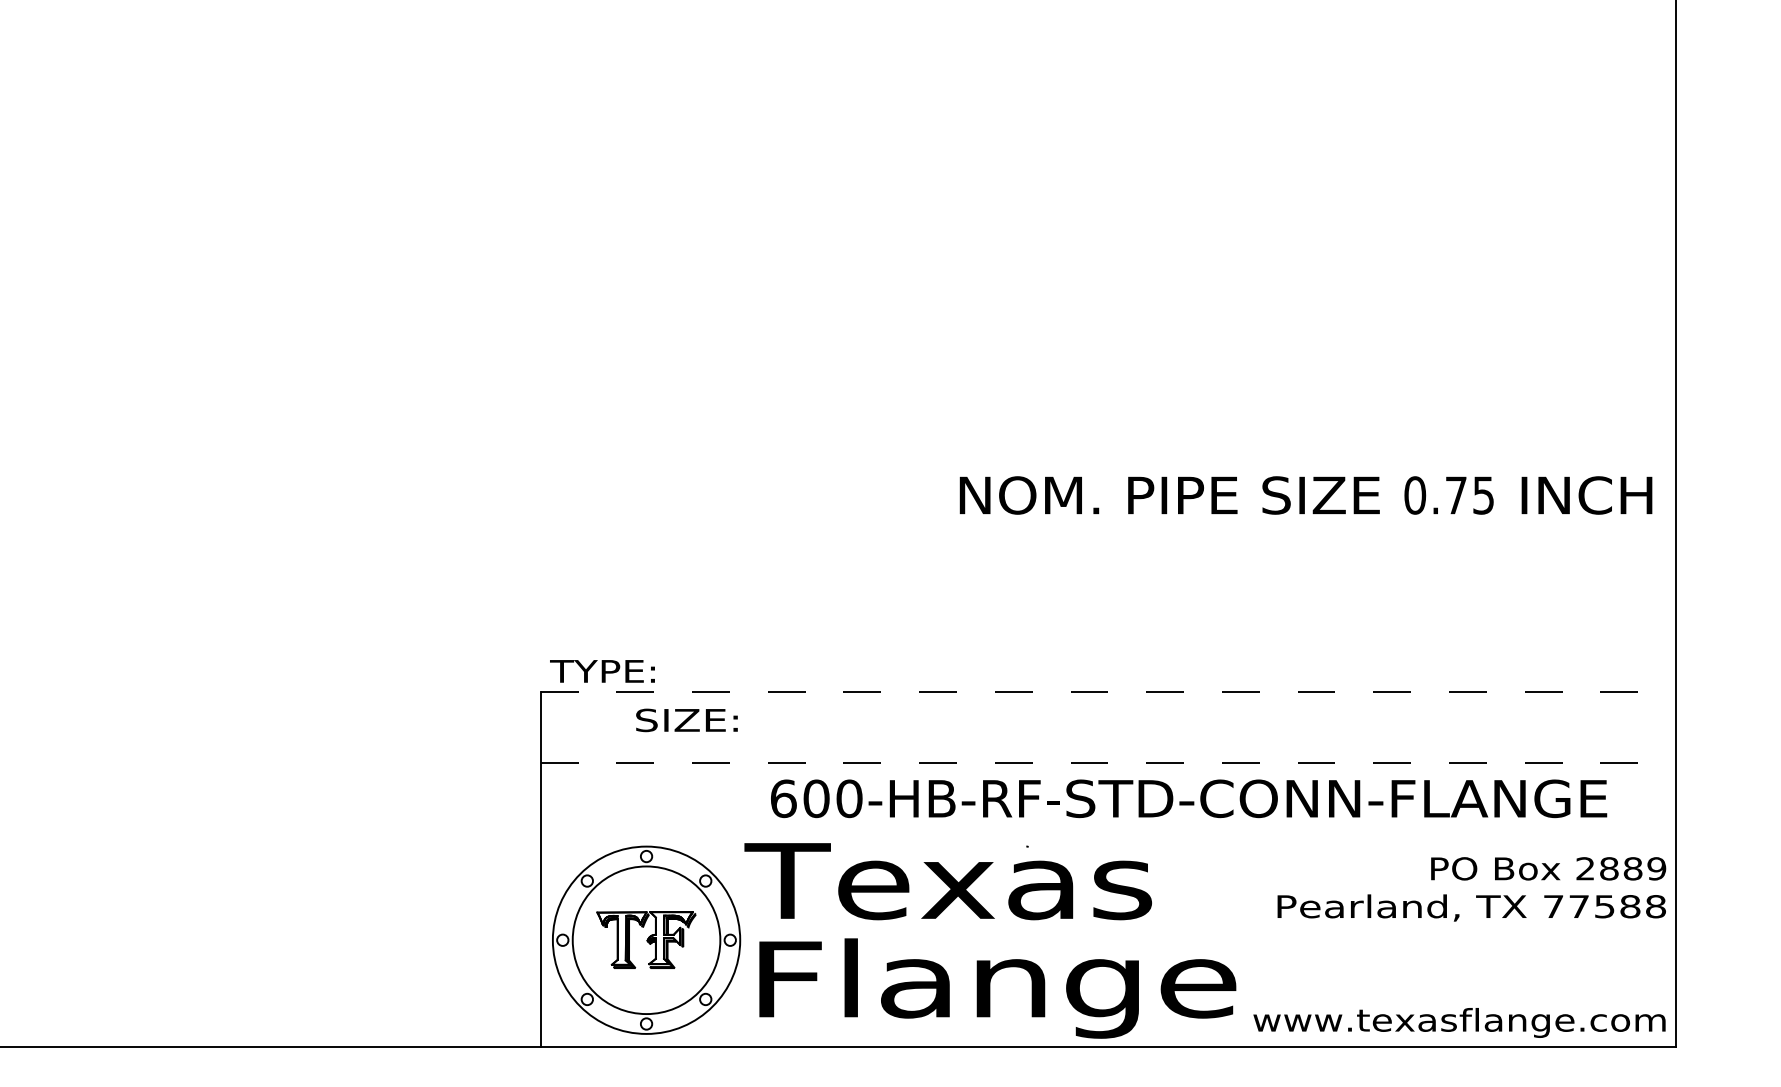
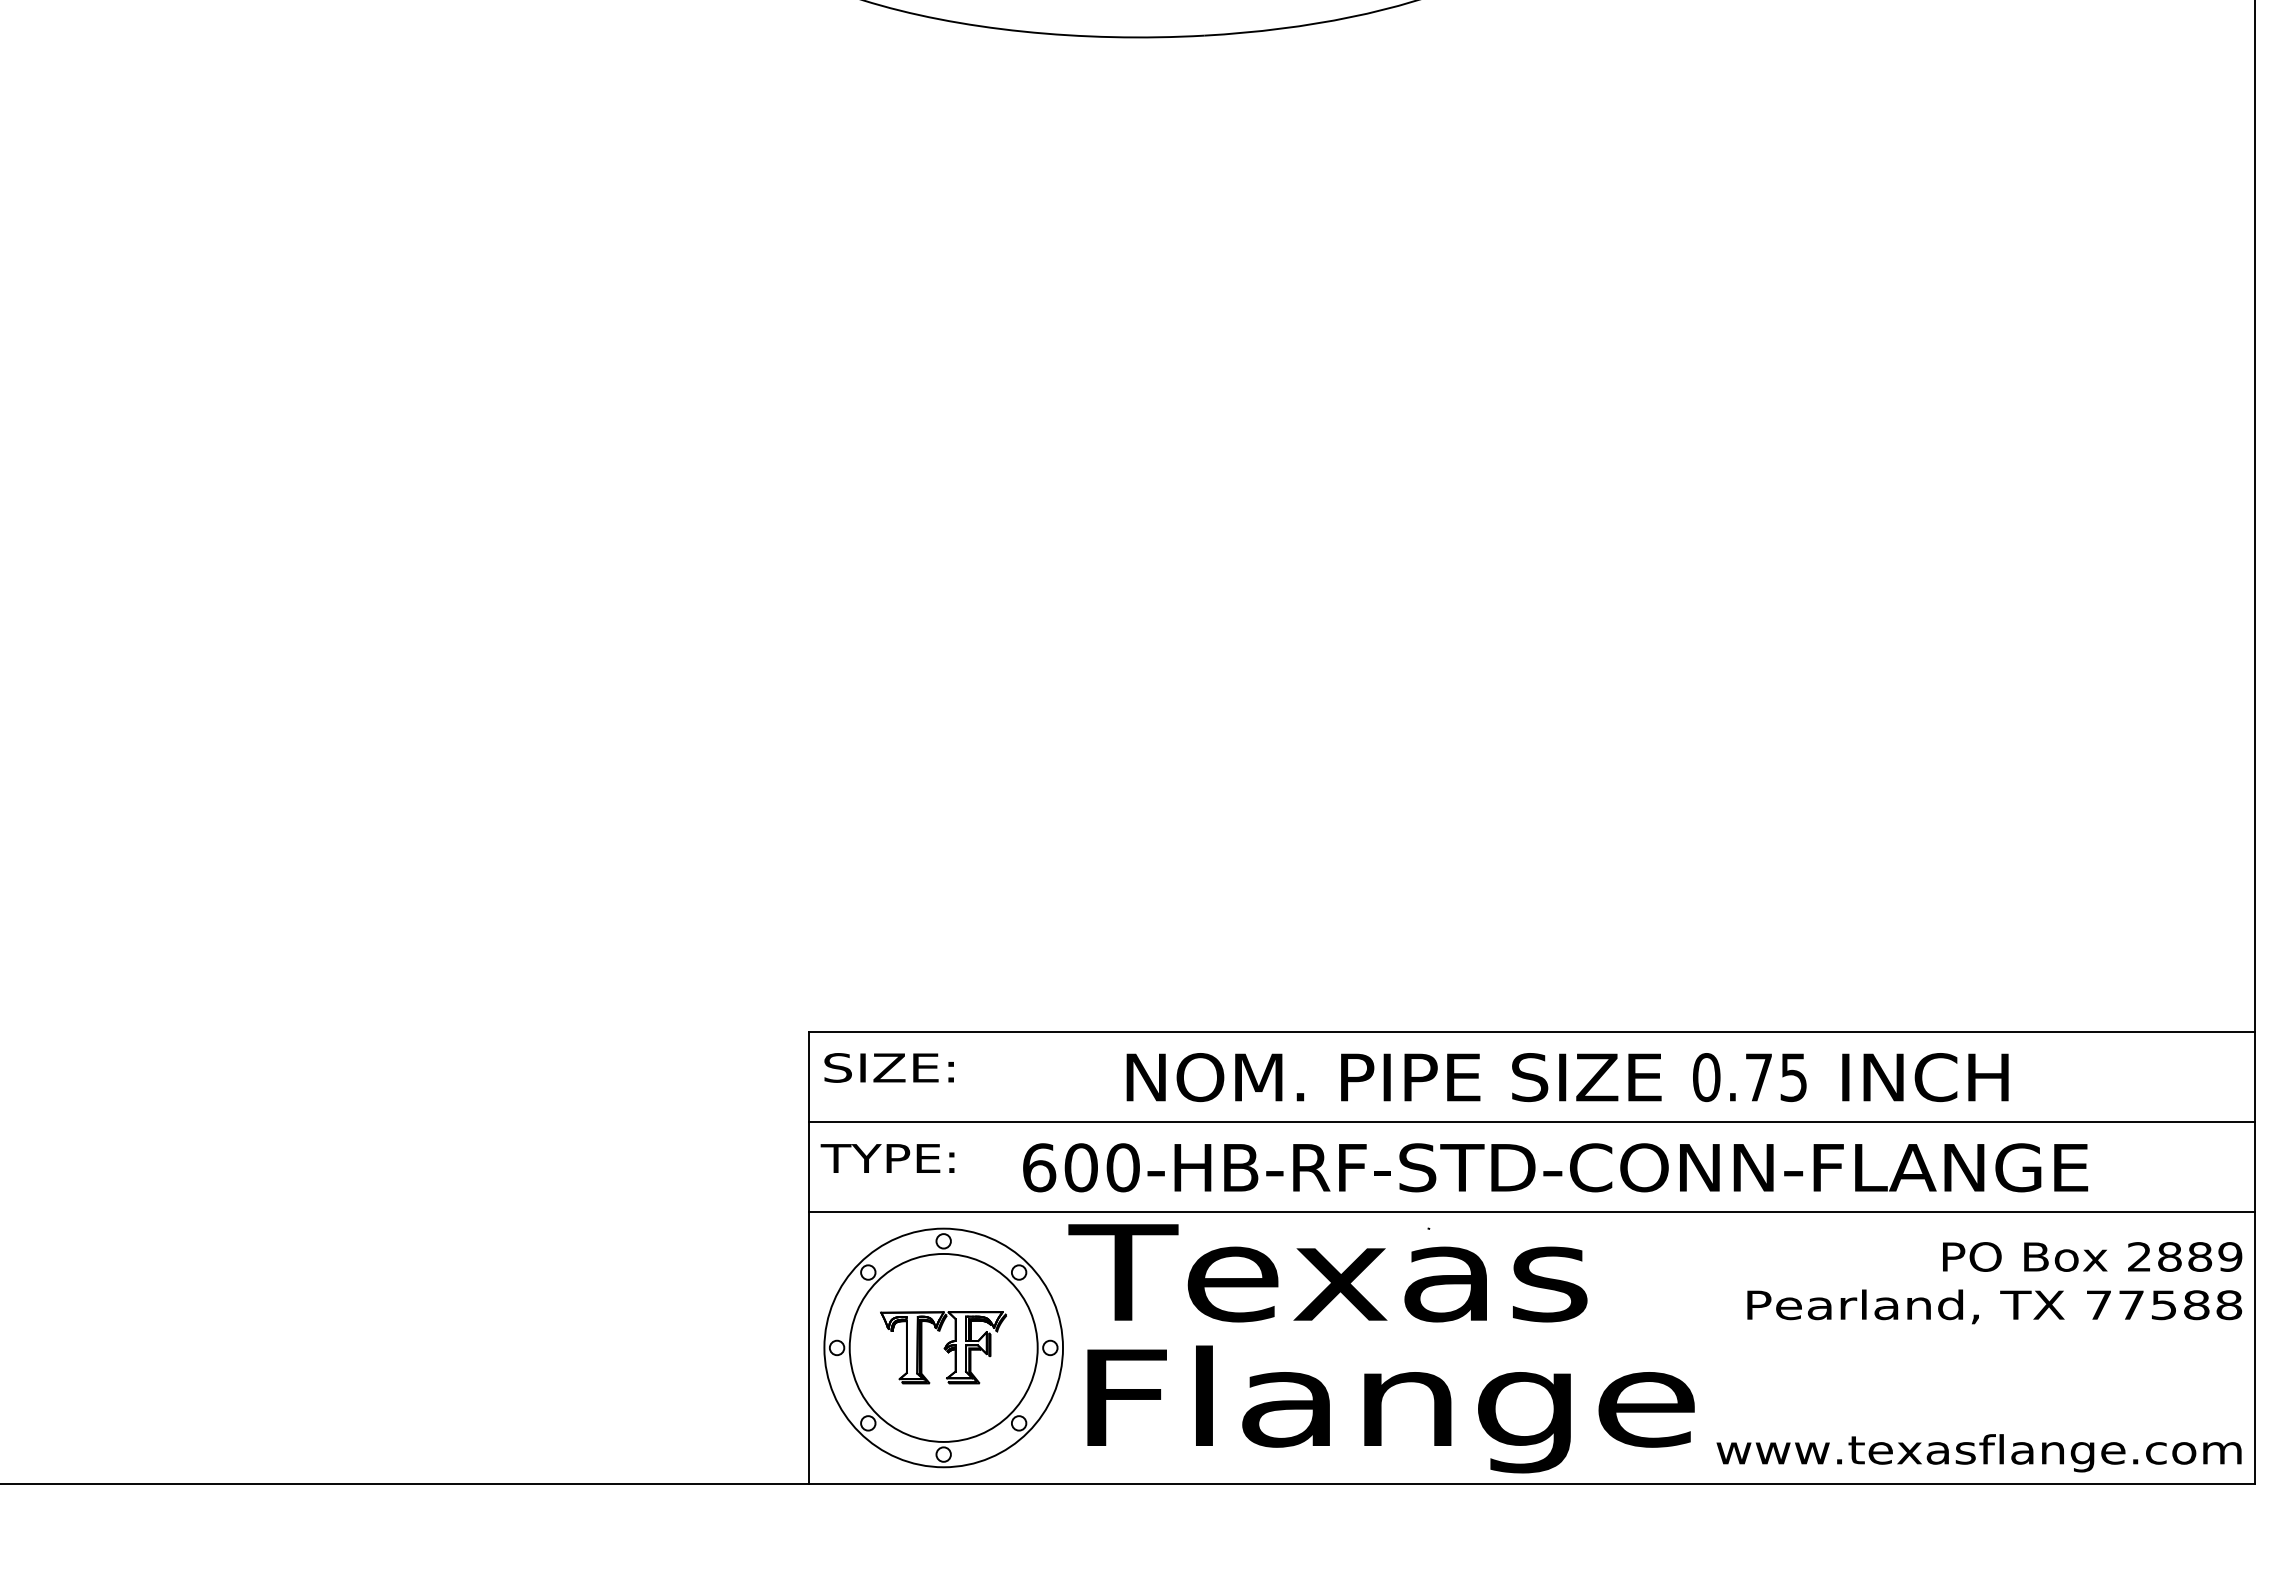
text: (1305, 495) -> (1567, 1077), moved
text: (602, 671) -> (887, 1158), moved
line: (1108, 691) -> (1532, 1031), dashed -> solid
text: (686, 720) -> (888, 1067), moved
line: (1108, 763) -> (1532, 1122), dashed -> solid
text: (1188, 798) -> (1555, 1167), moved
line: (1108, 833) -> (1531, 1212), added

